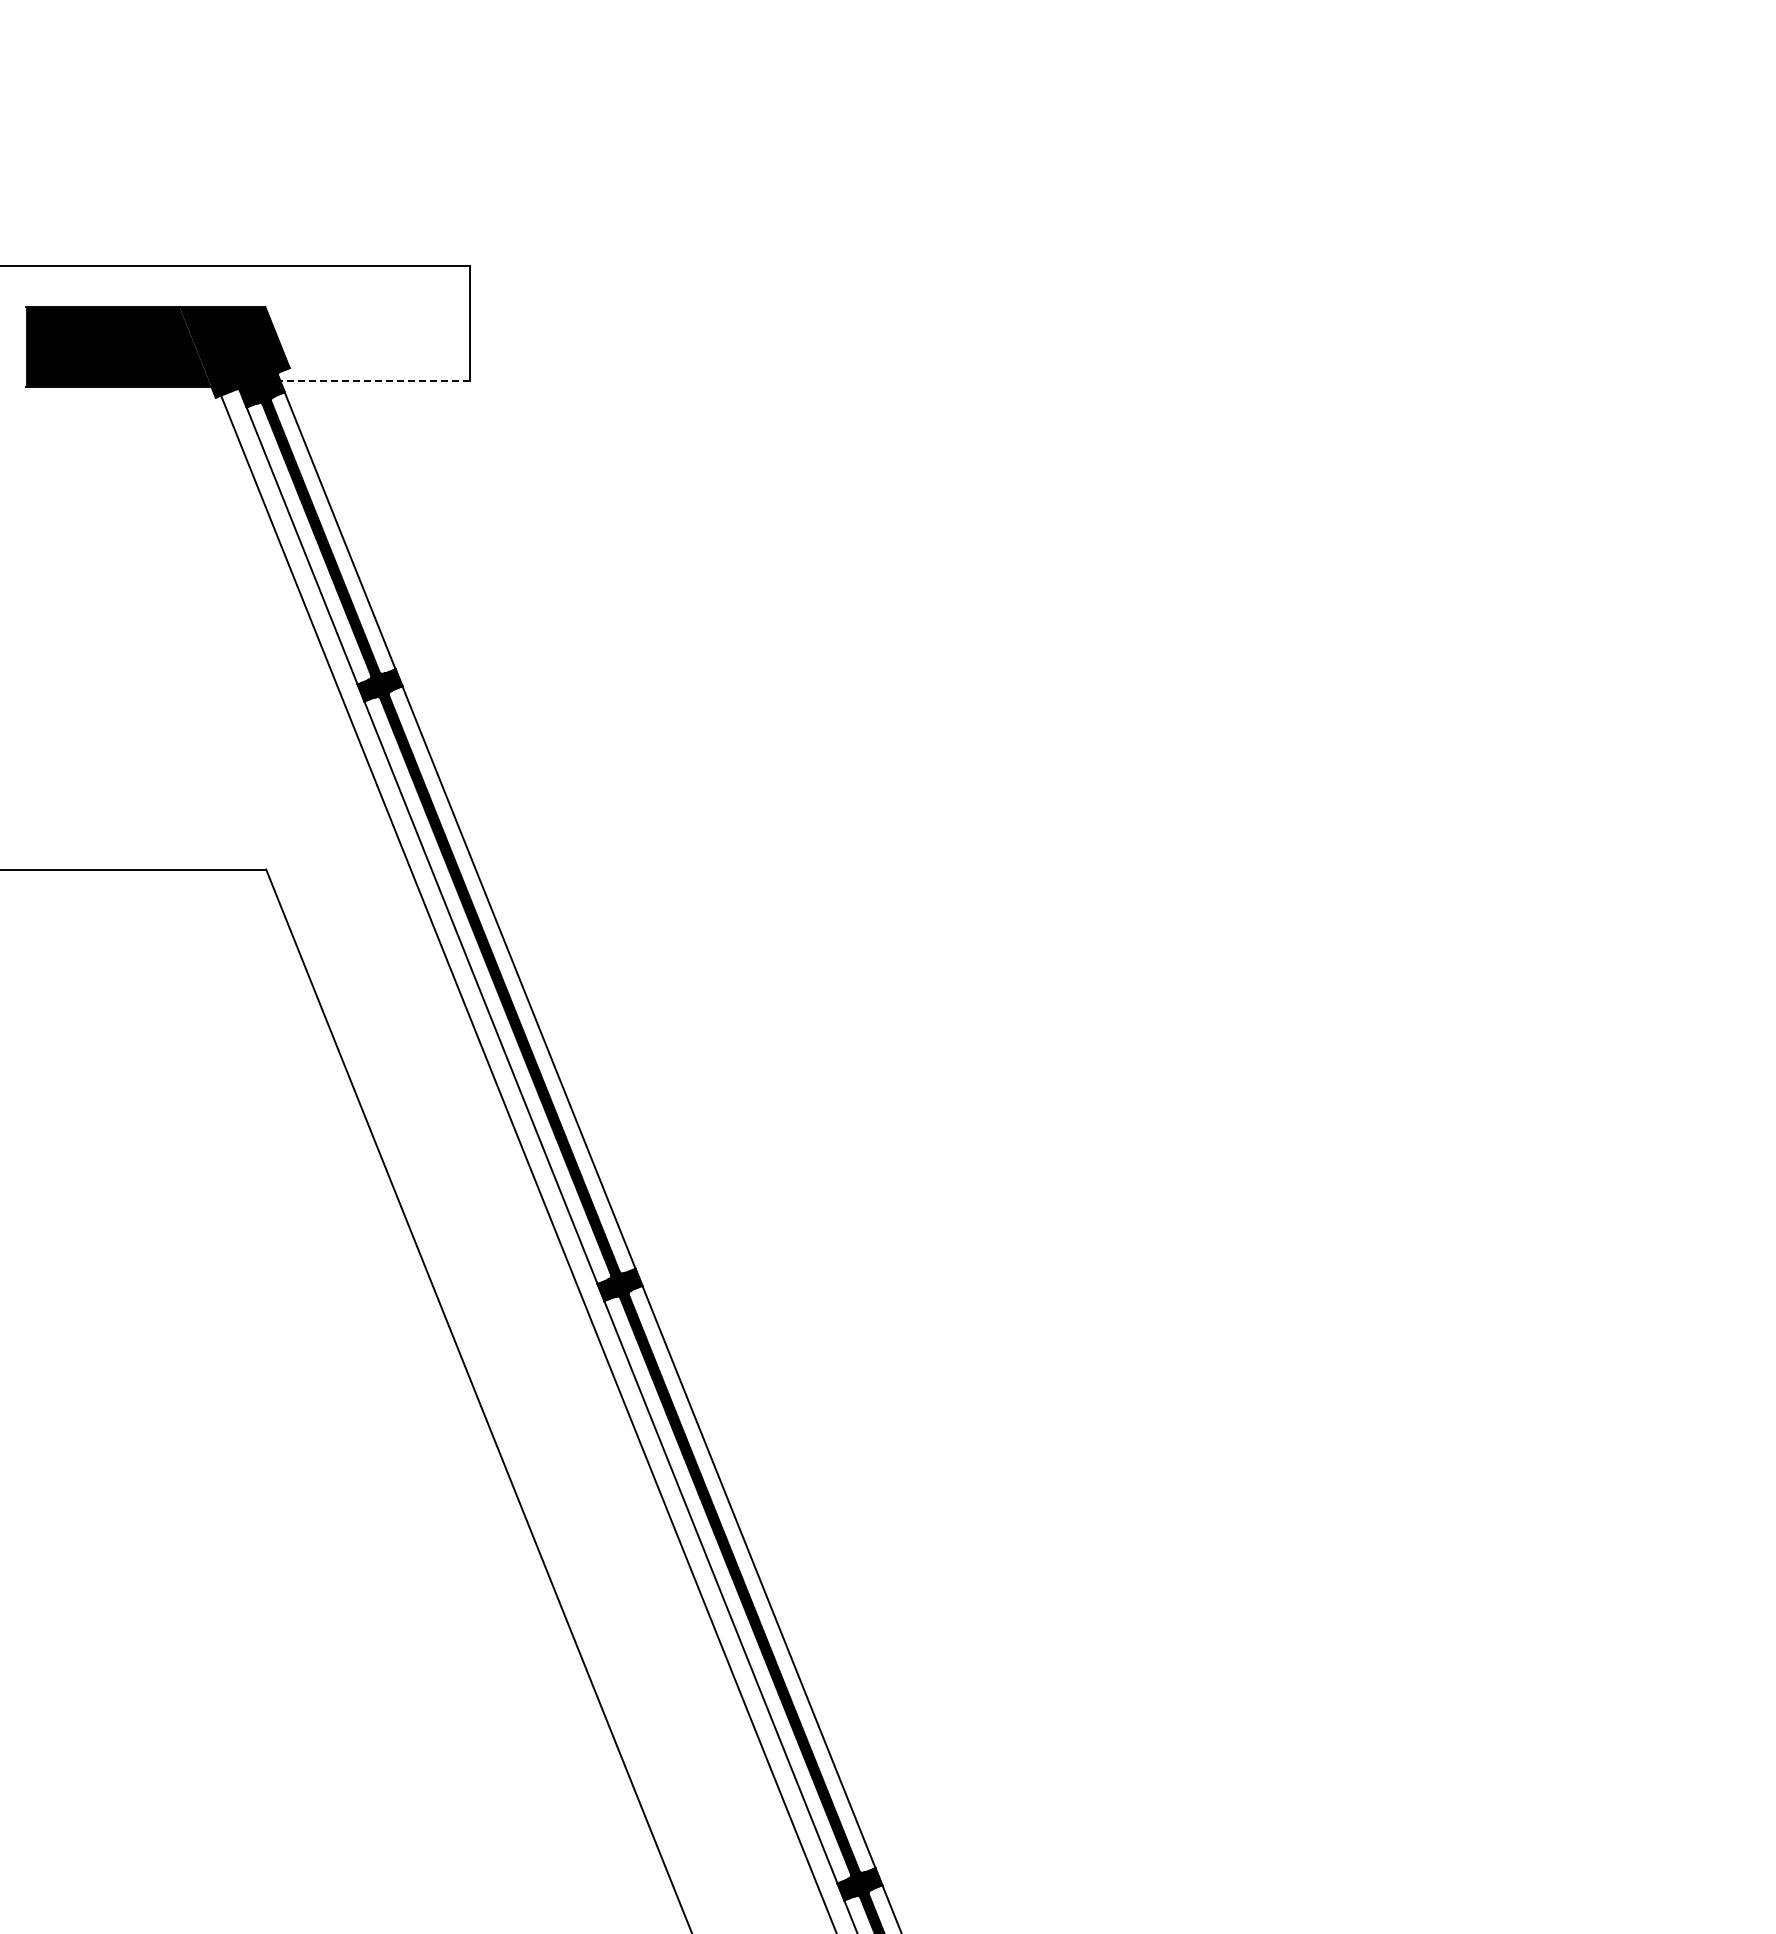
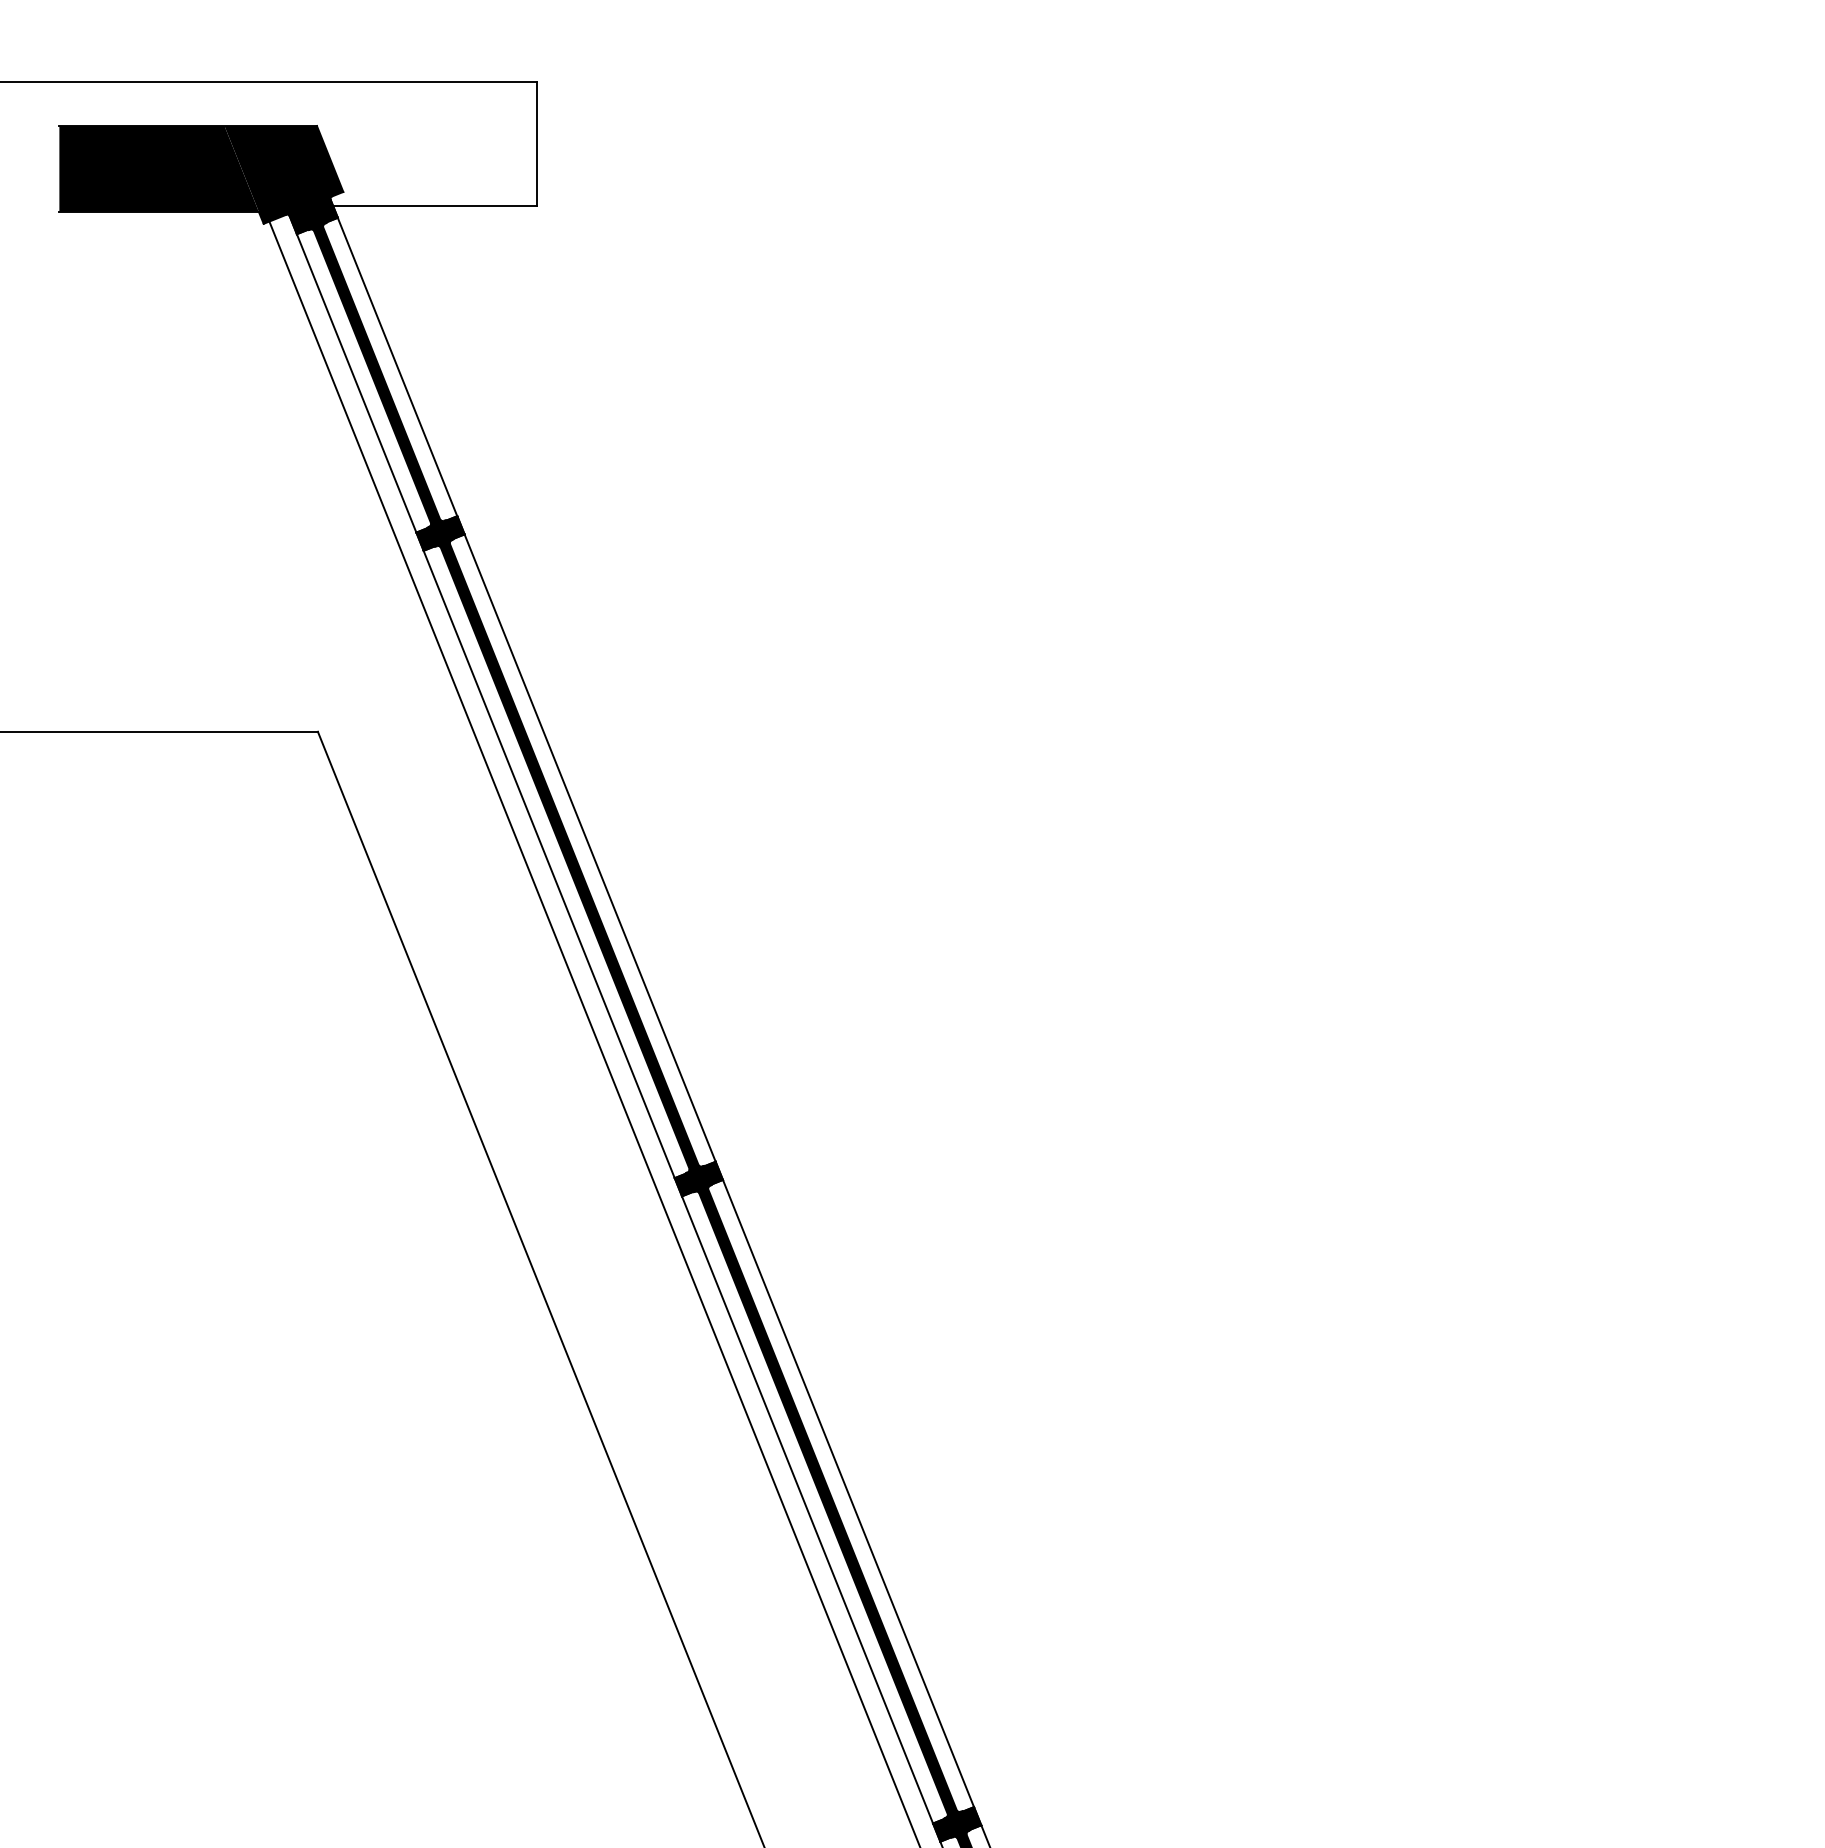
line: (375, 380) -> (435, 205), dashed -> solid

